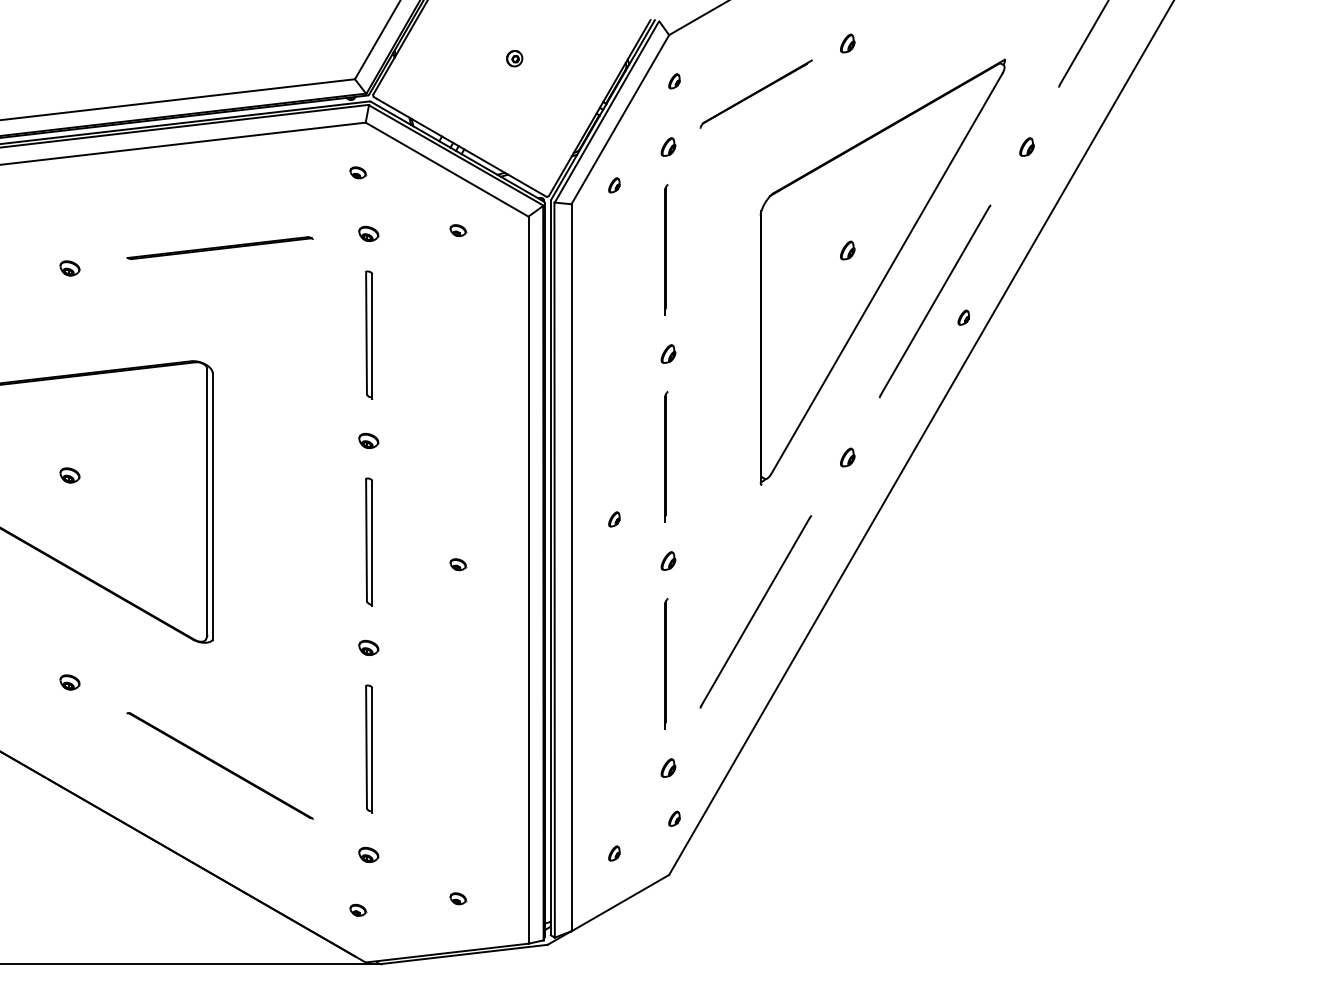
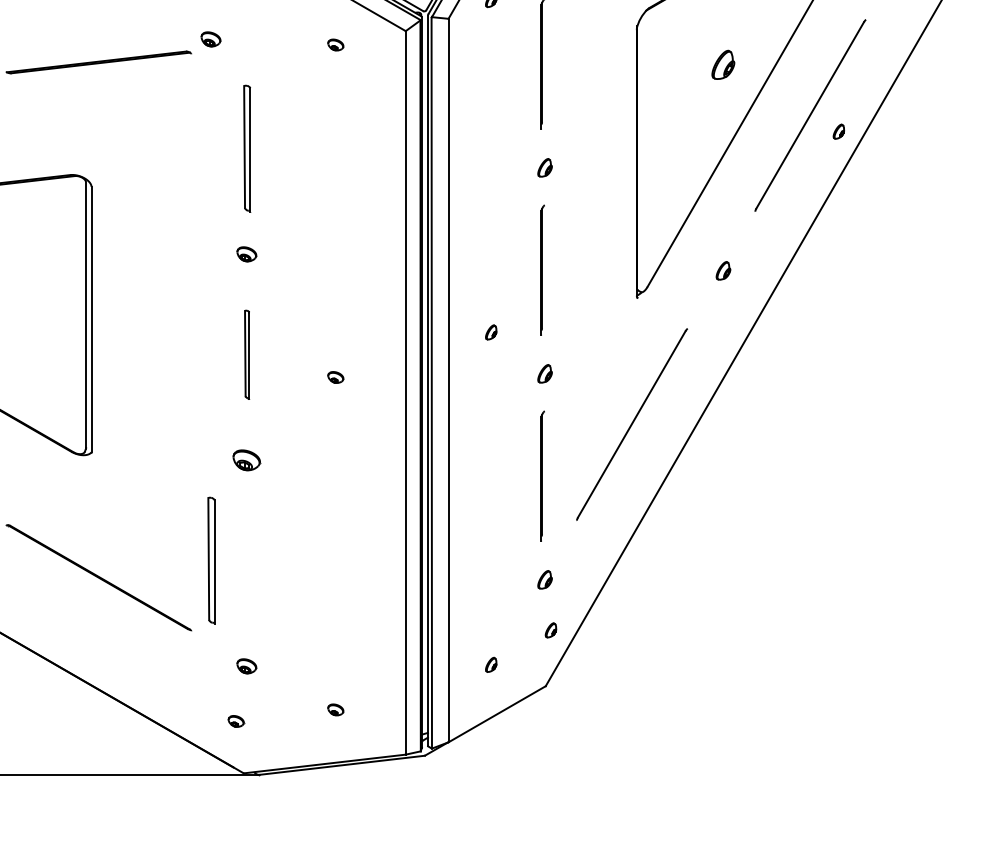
part: (368, 233) -> (210, 38), moved
part: (847, 250) -> (723, 64), size x1.6
part: (368, 541) -> (246, 354), size x0.7
part: (368, 647) -> (246, 459), size x1.4
part: (369, 748) -> (211, 560), moved

